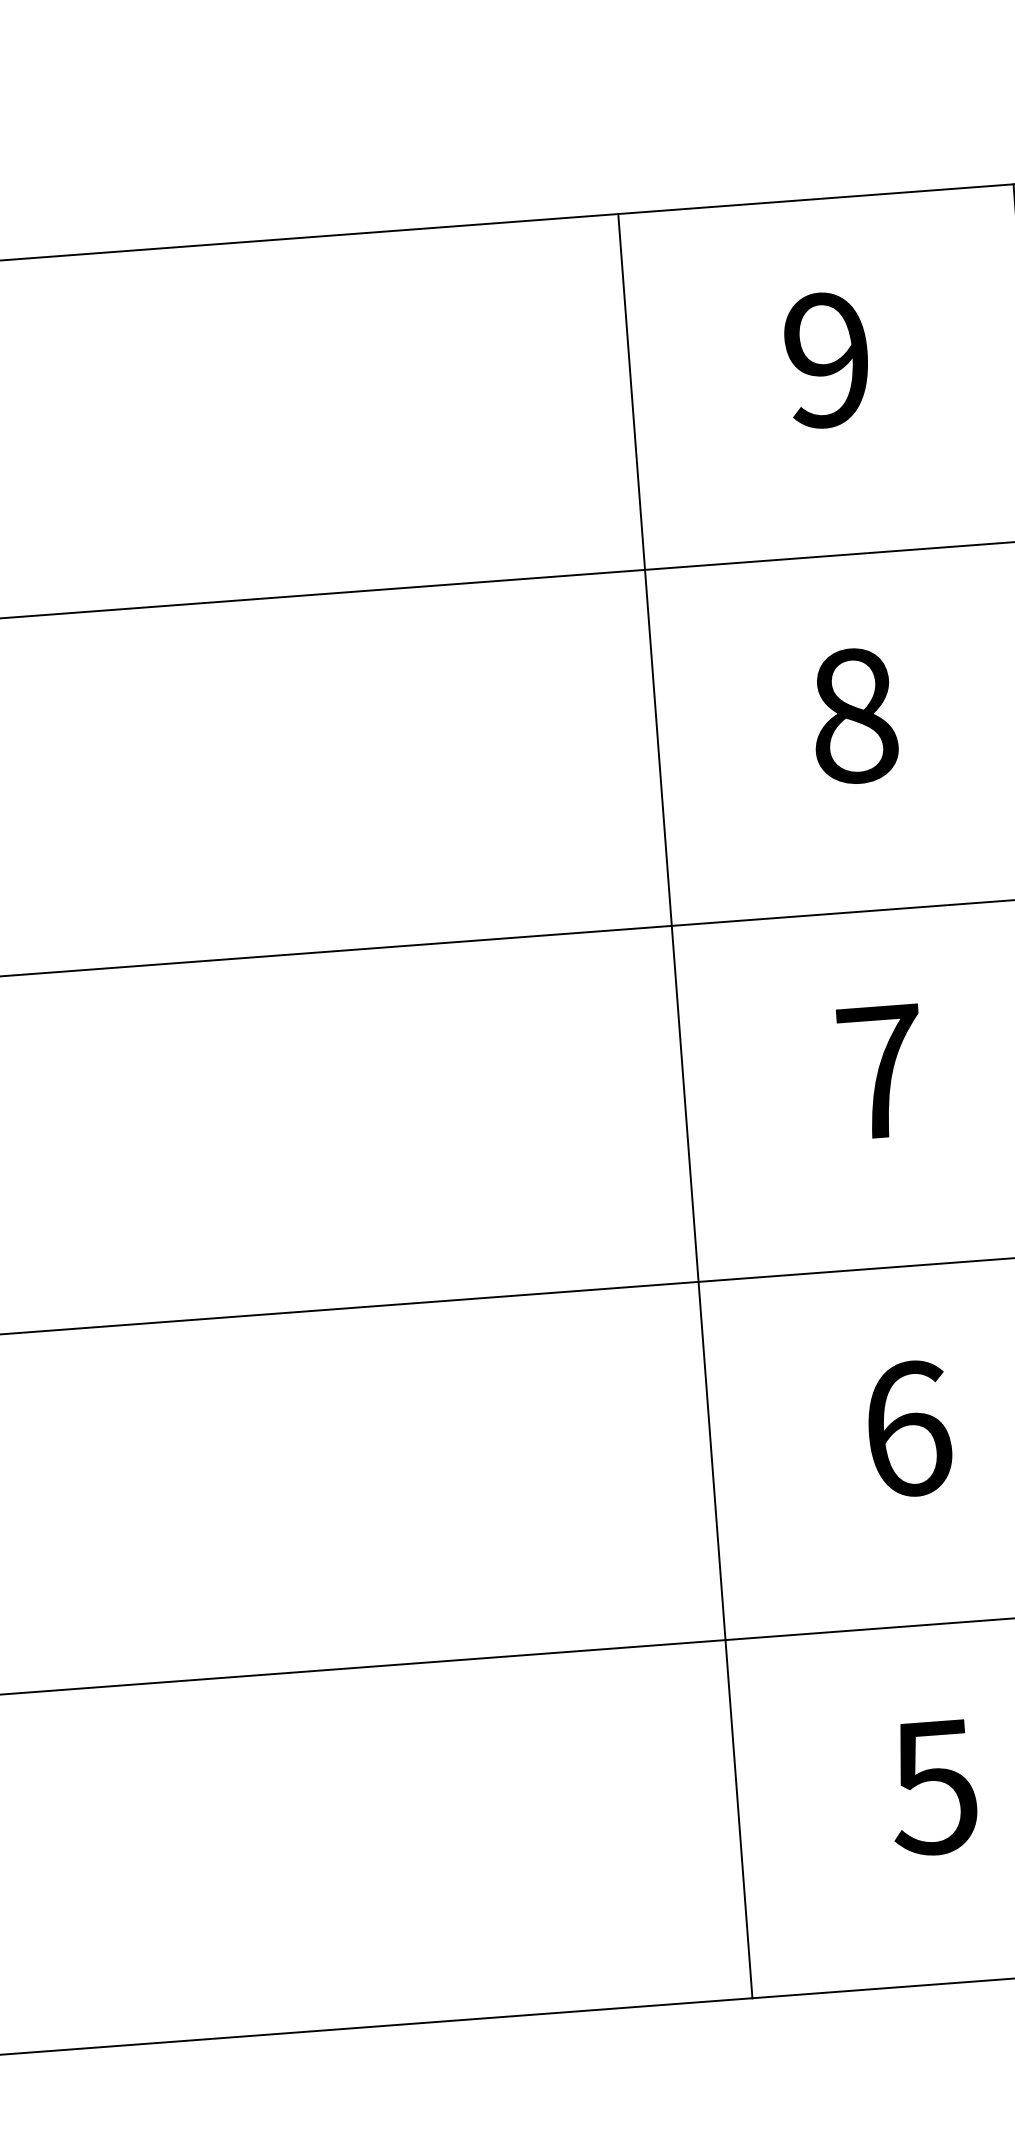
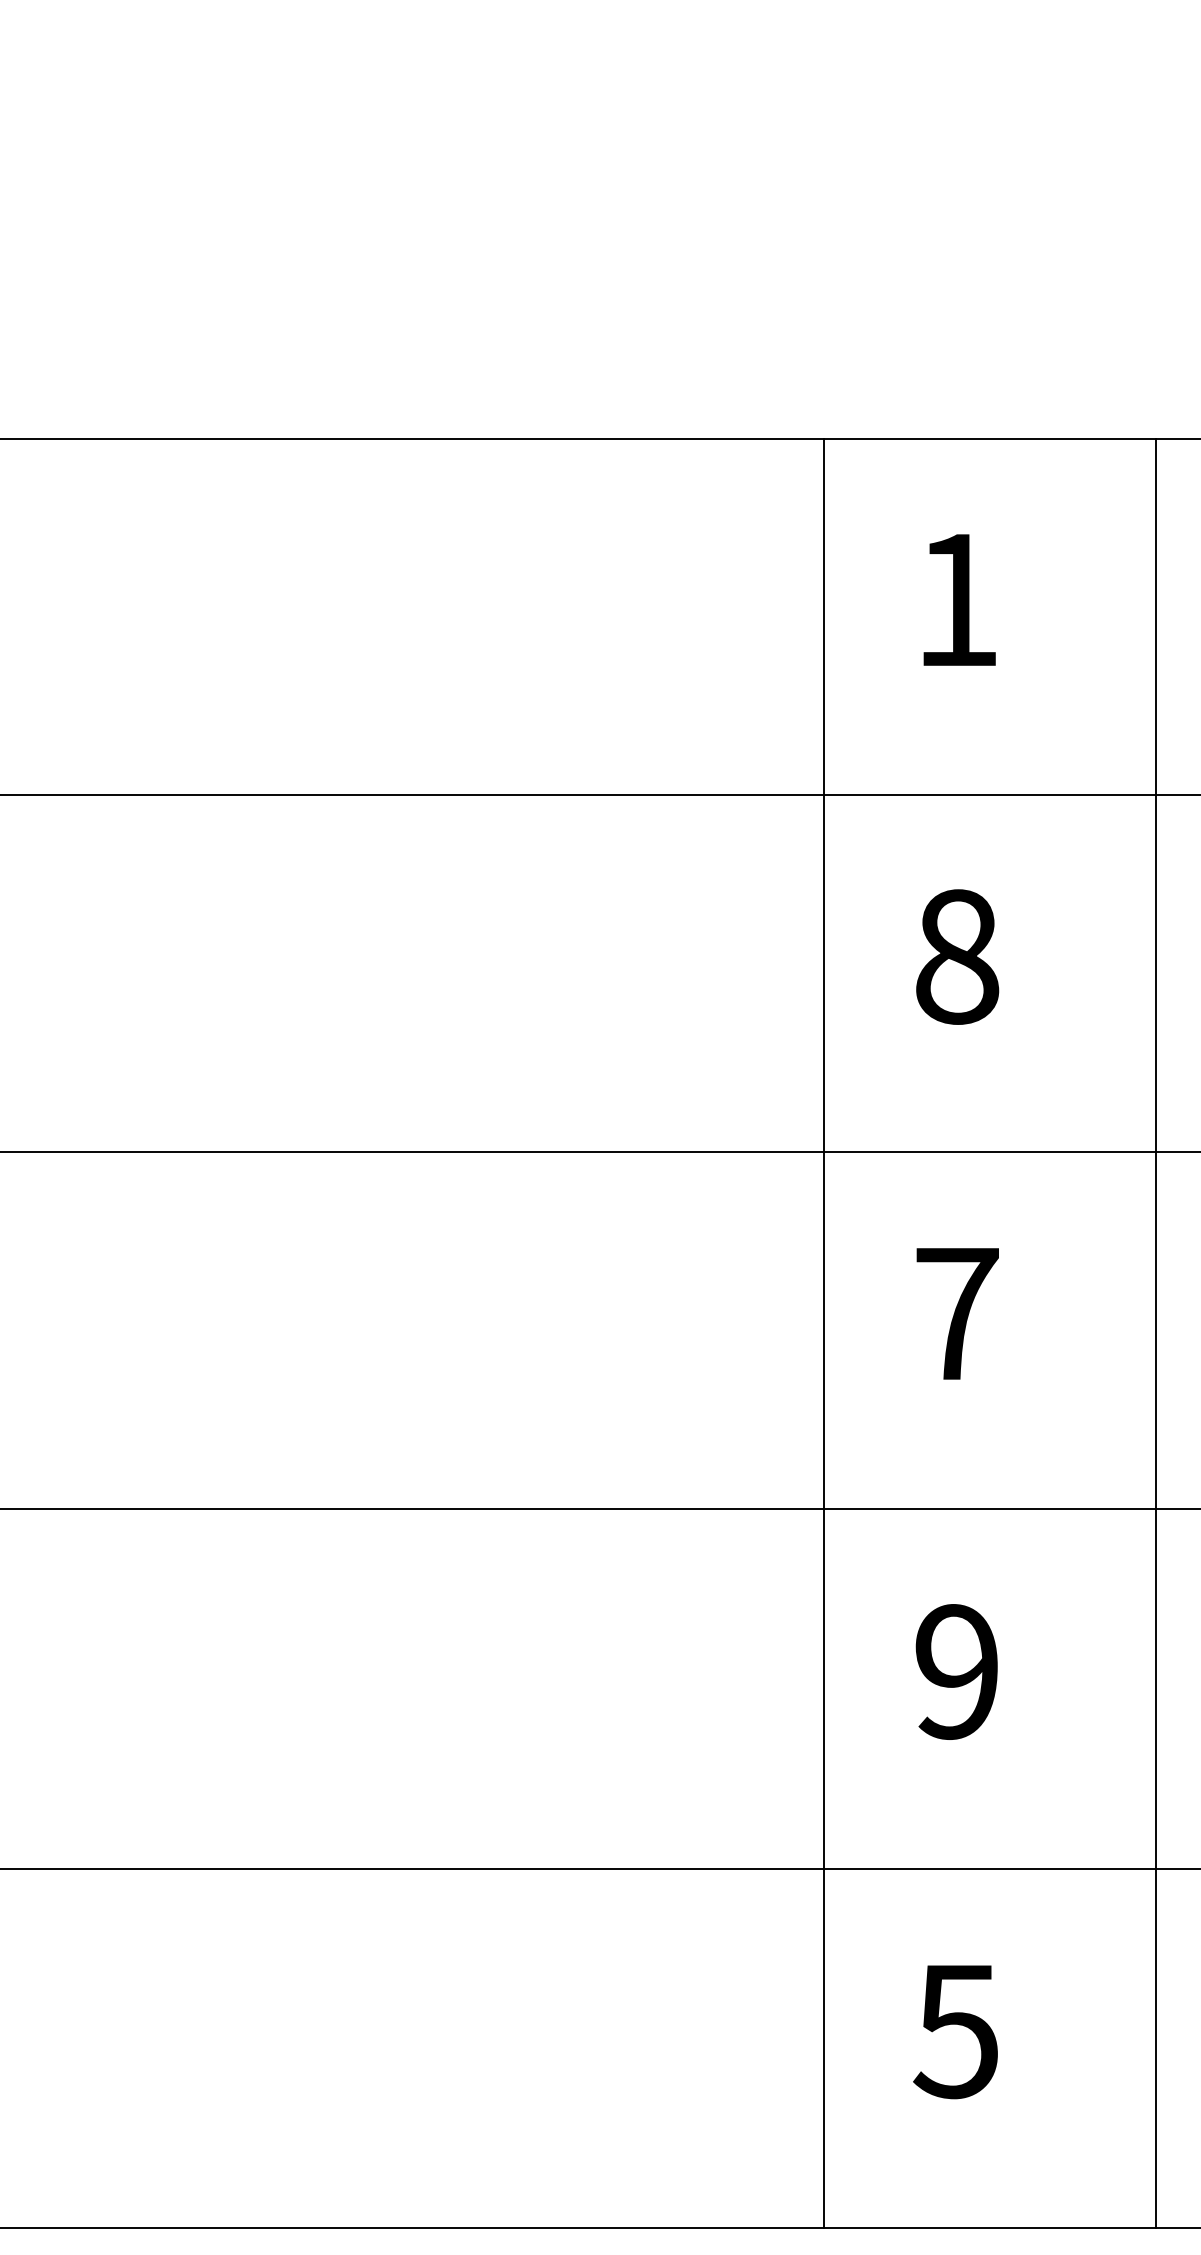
text: (826, 360) -> (956, 600), 9 -> 1
line: (685, 1106) -> (824, 1333), moved
text: (908, 1428) -> (957, 1671), 6 -> 9

